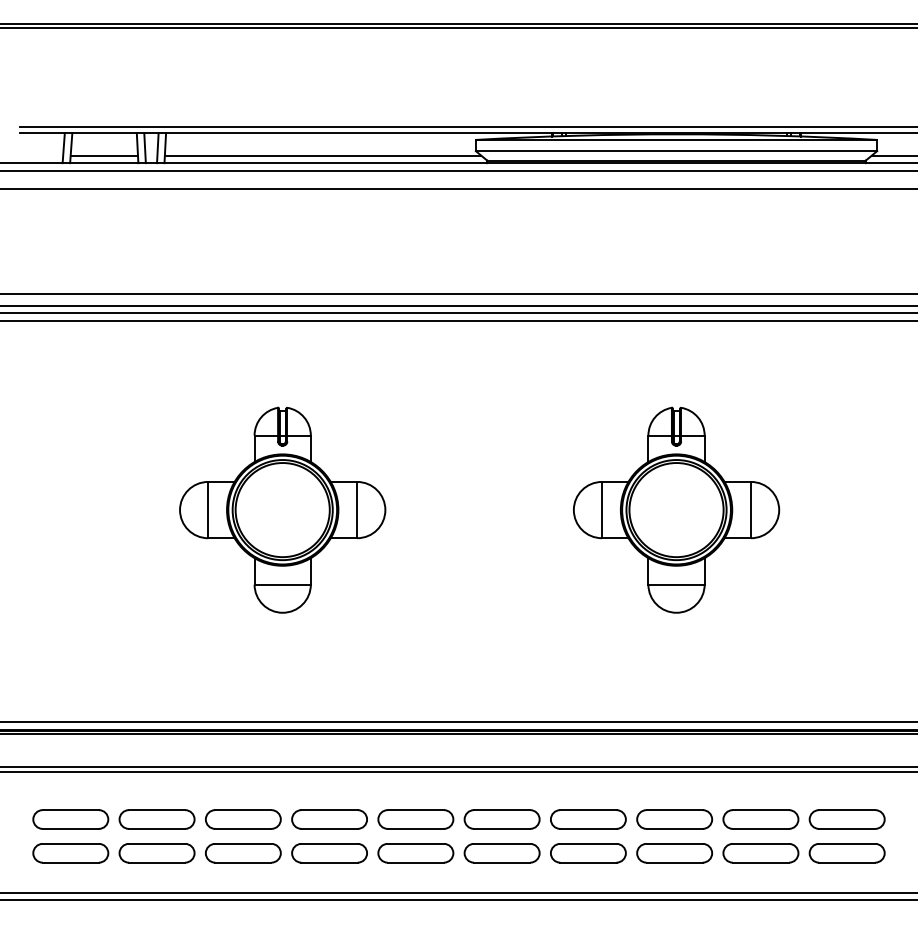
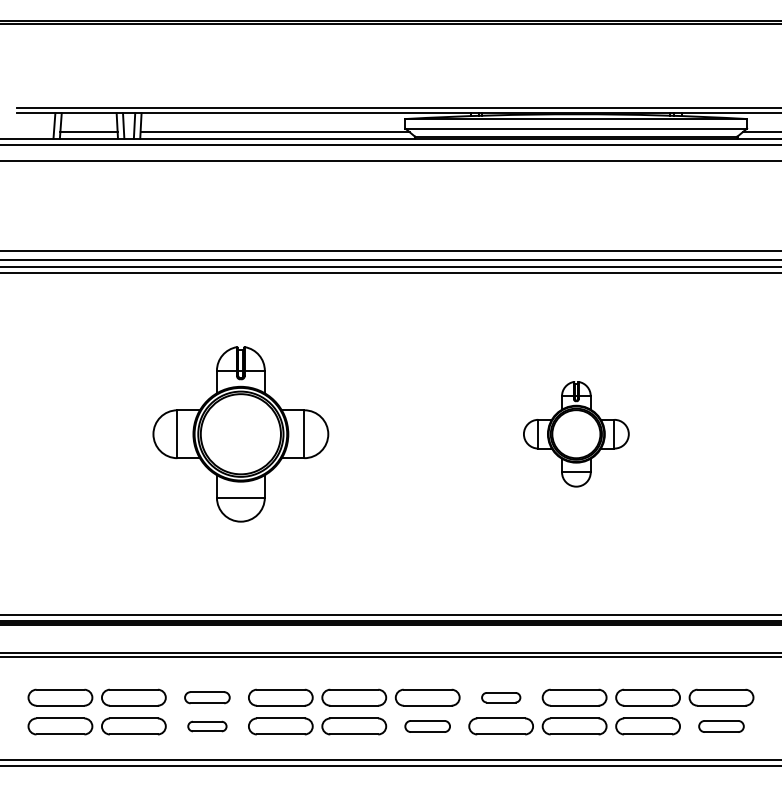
part: (676, 509) -> (576, 433), size x0.6
part: (243, 819) -> (207, 697), size x0.7
part: (588, 819) -> (501, 697), size x0.6
part: (243, 853) -> (207, 726), size x0.6
part: (501, 853) -> (427, 726), size x0.7
part: (846, 853) -> (720, 726), size x0.7

